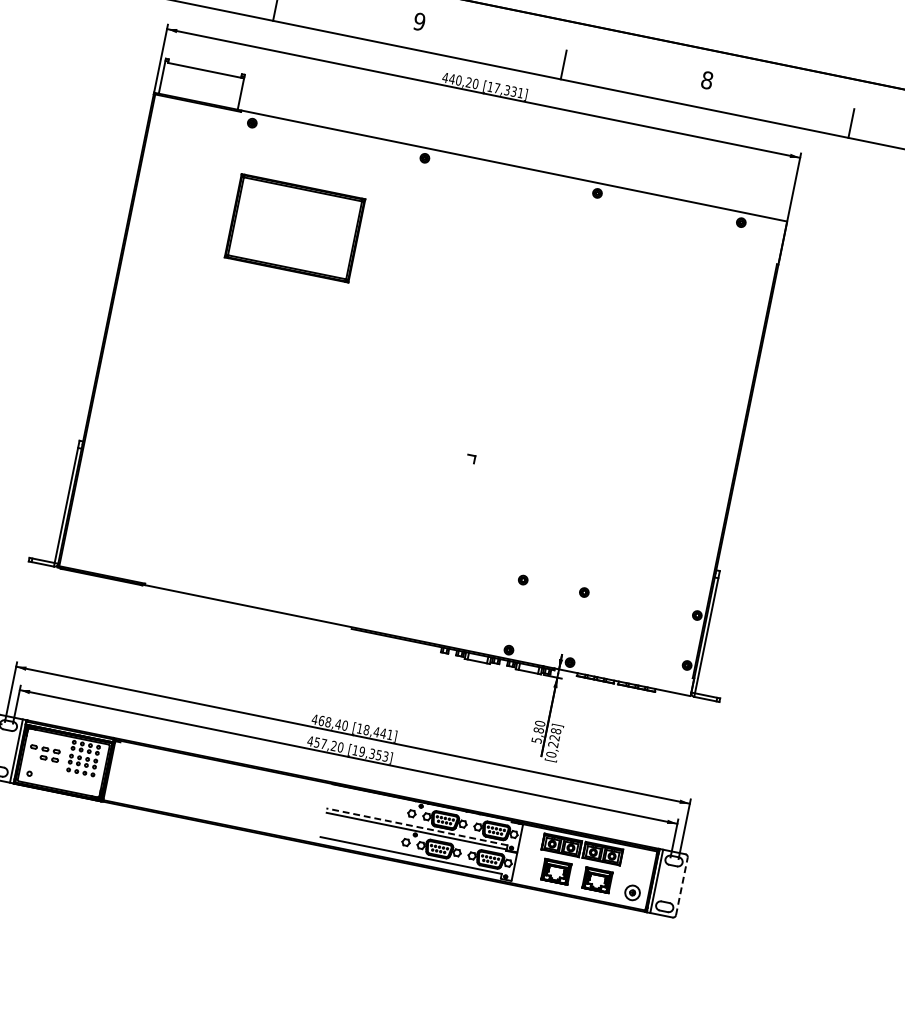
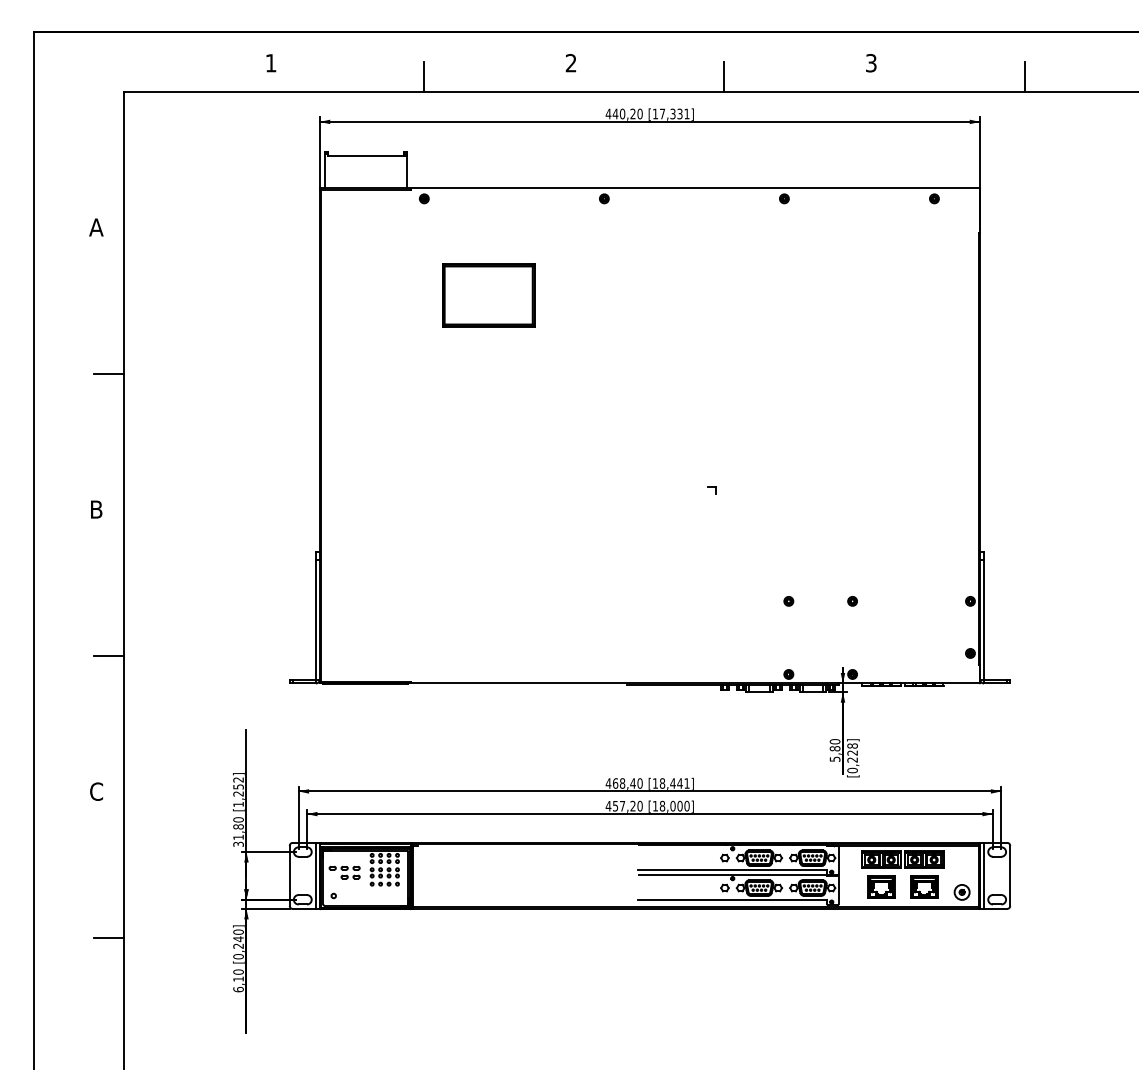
text: (418, 21) -> (570, 63), 9 -> 2
text: (706, 80) -> (870, 63), 8 -> 3
part: (294, 228) -> (488, 295), size x0.71
text: (373, 753) -> (674, 805), [19,353] -> [18,000]
line: (416, 827) -> (732, 870), dashed -> solid
line: (682, 886) -> (1010, 875), dashed -> solid

